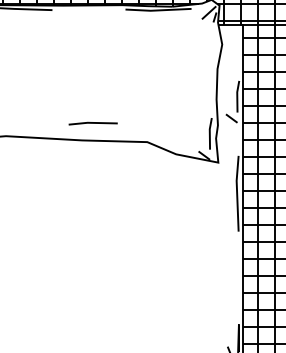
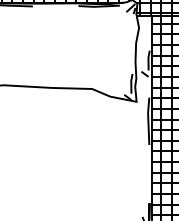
line: (93, 123) -> (58, 77), removed

